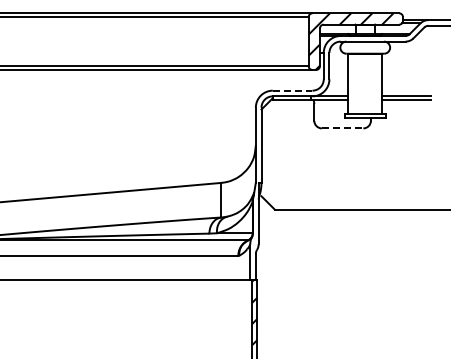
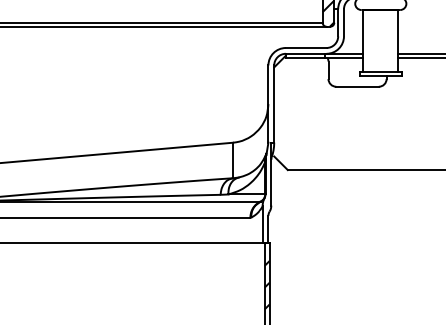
line: (292, 90) -> (306, 47), dashed -> solid
line: (342, 128) -> (357, 86), dashed -> solid

